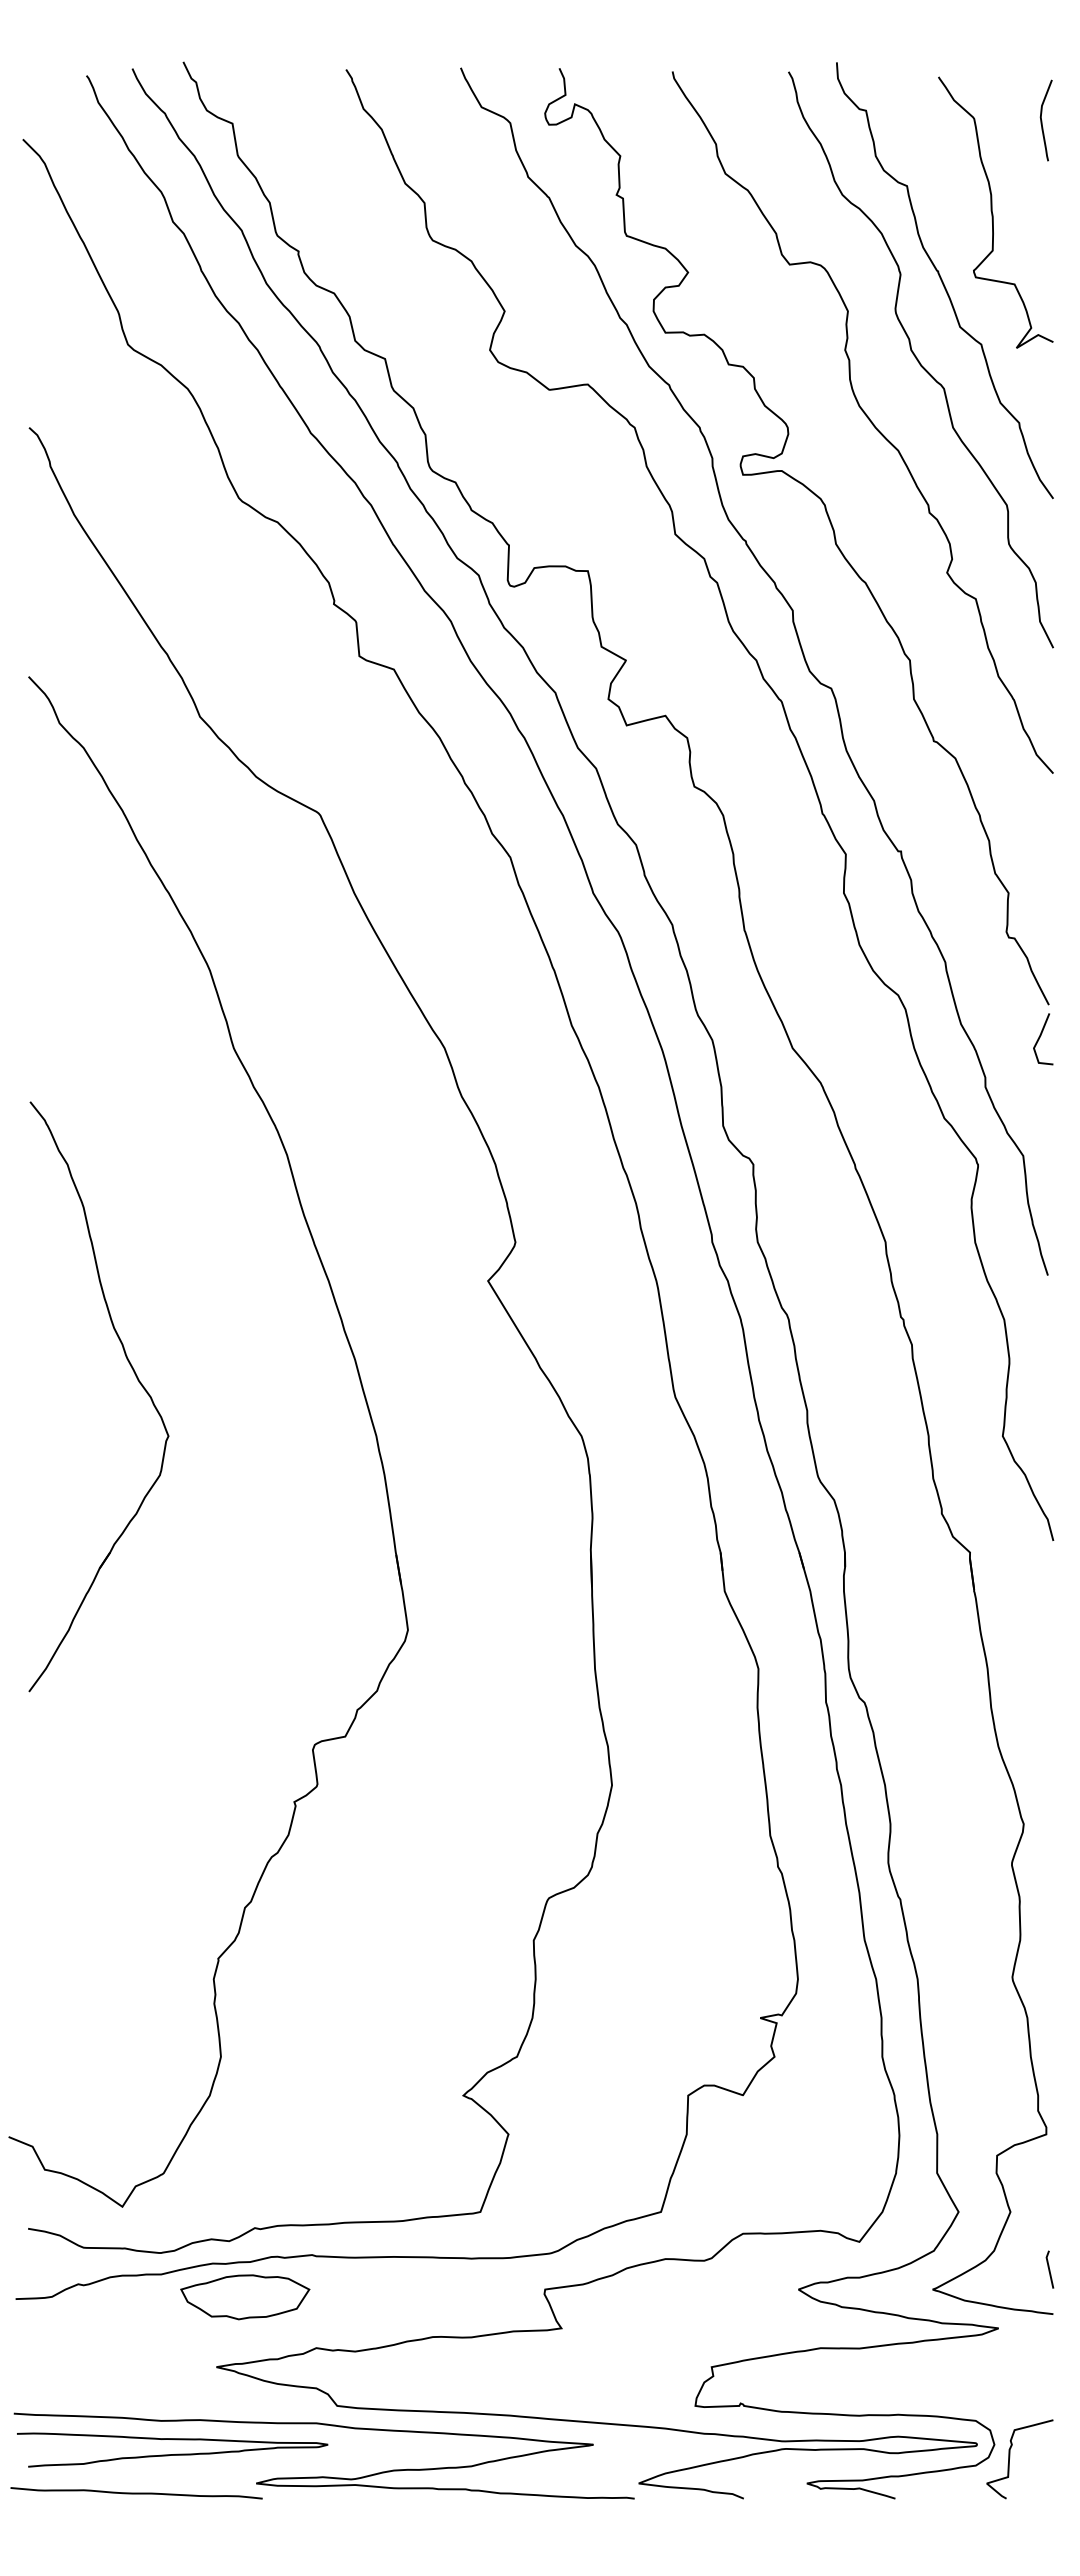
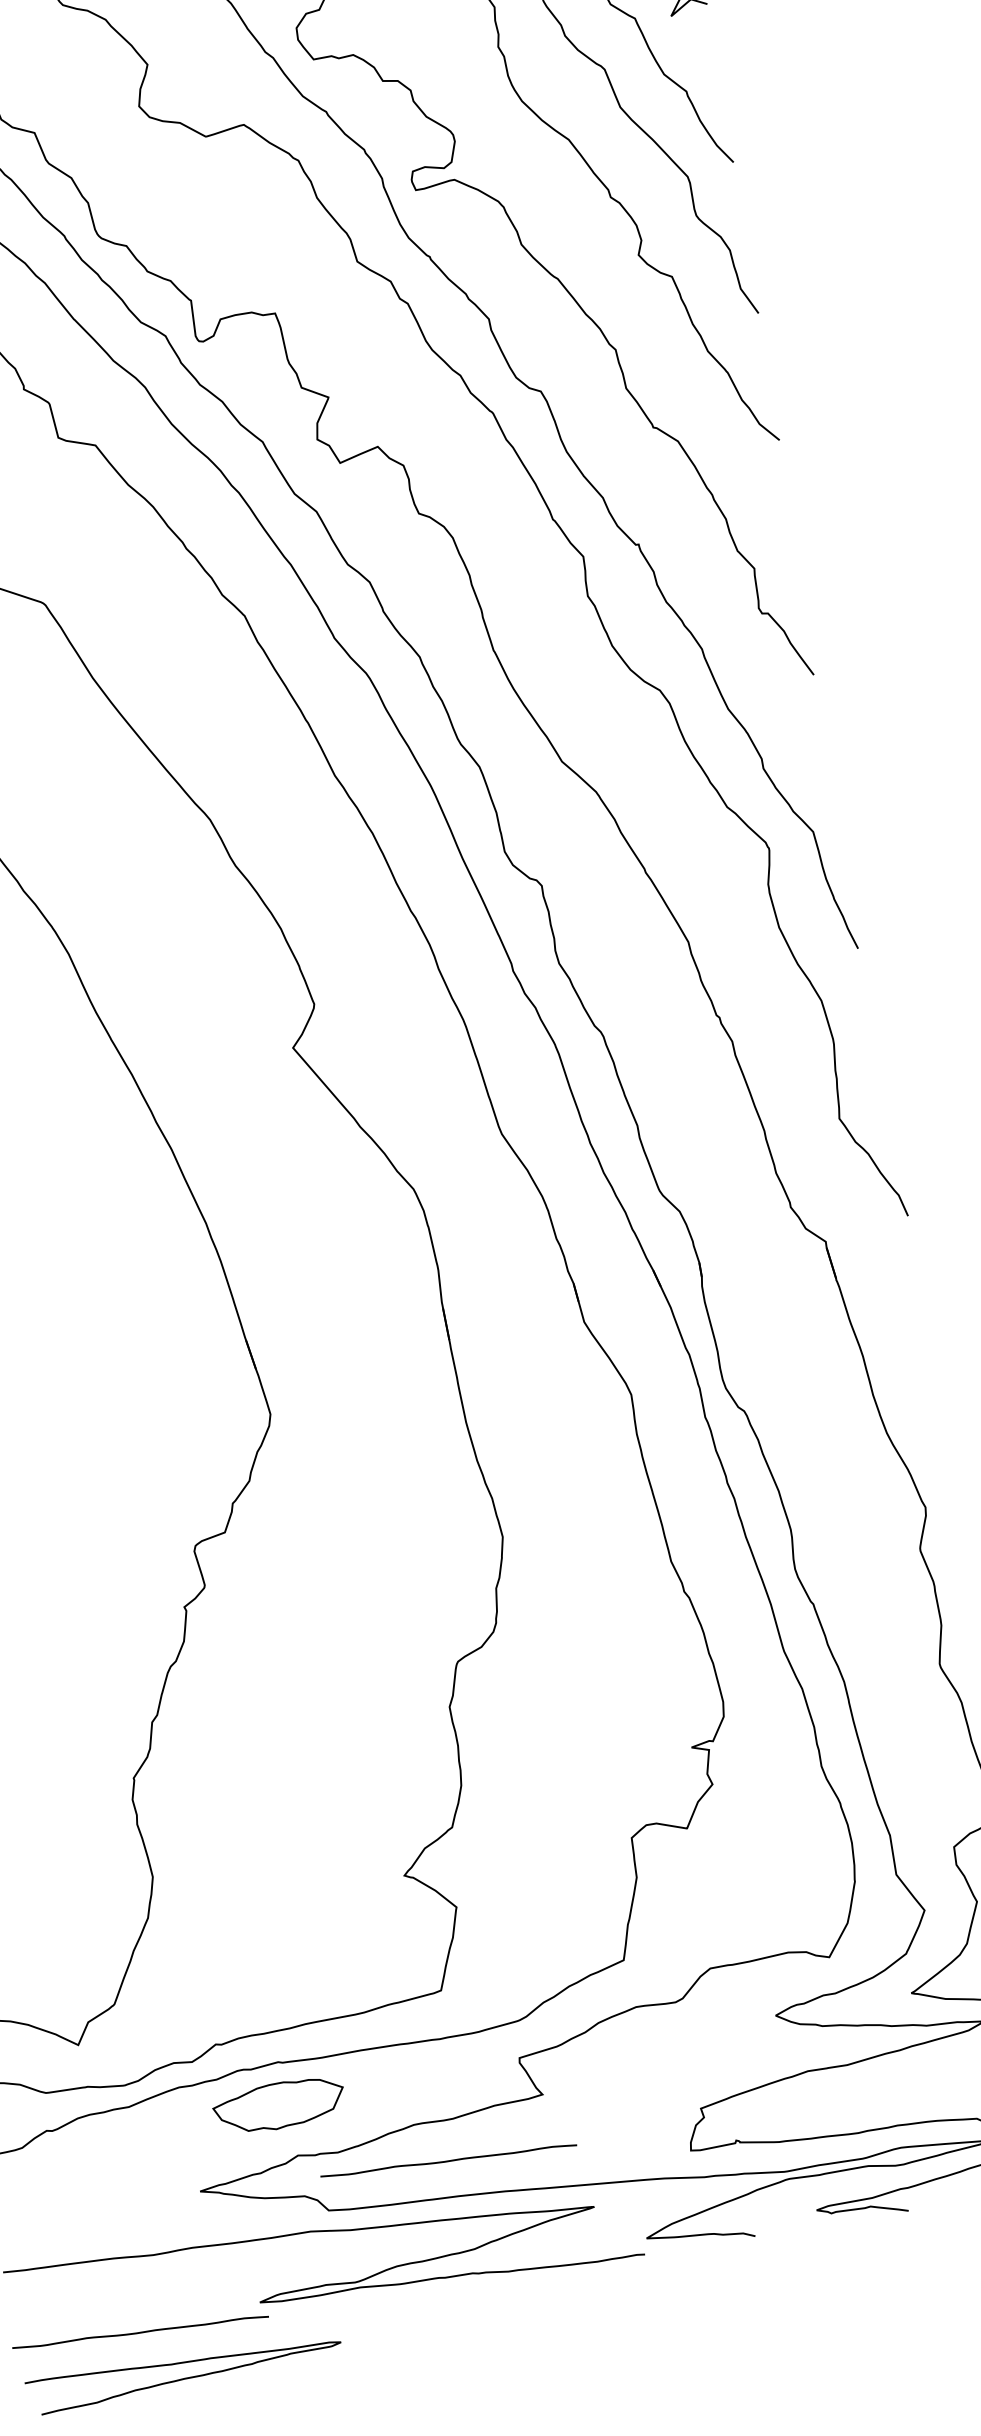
line: (1040, 1037) -> (810, 709), removed
part: (245, 2297) -> (279, 2106), moved
curve: (460, 2377) -> (448, 2161), added
curve: (172, 2454) -> (185, 2378), moved

